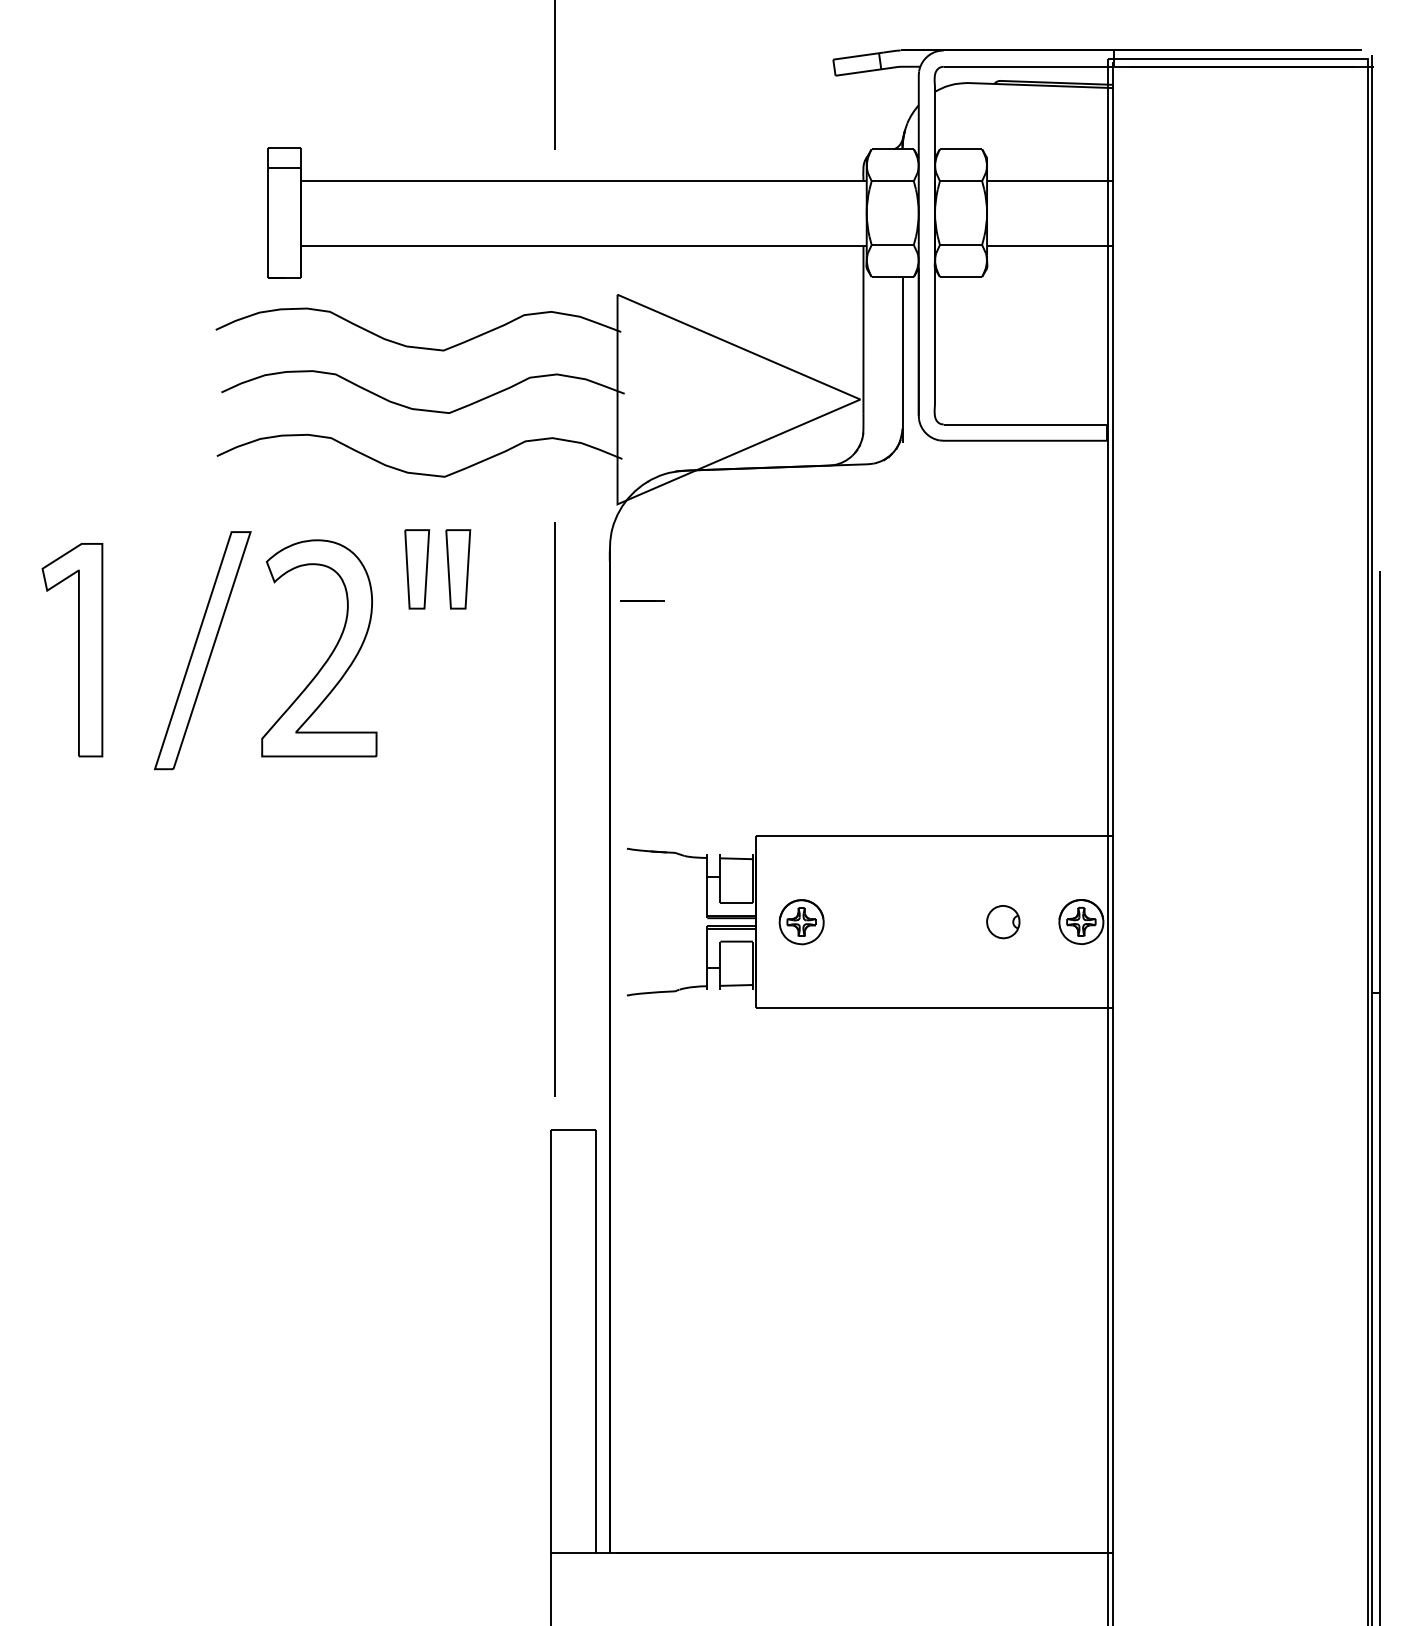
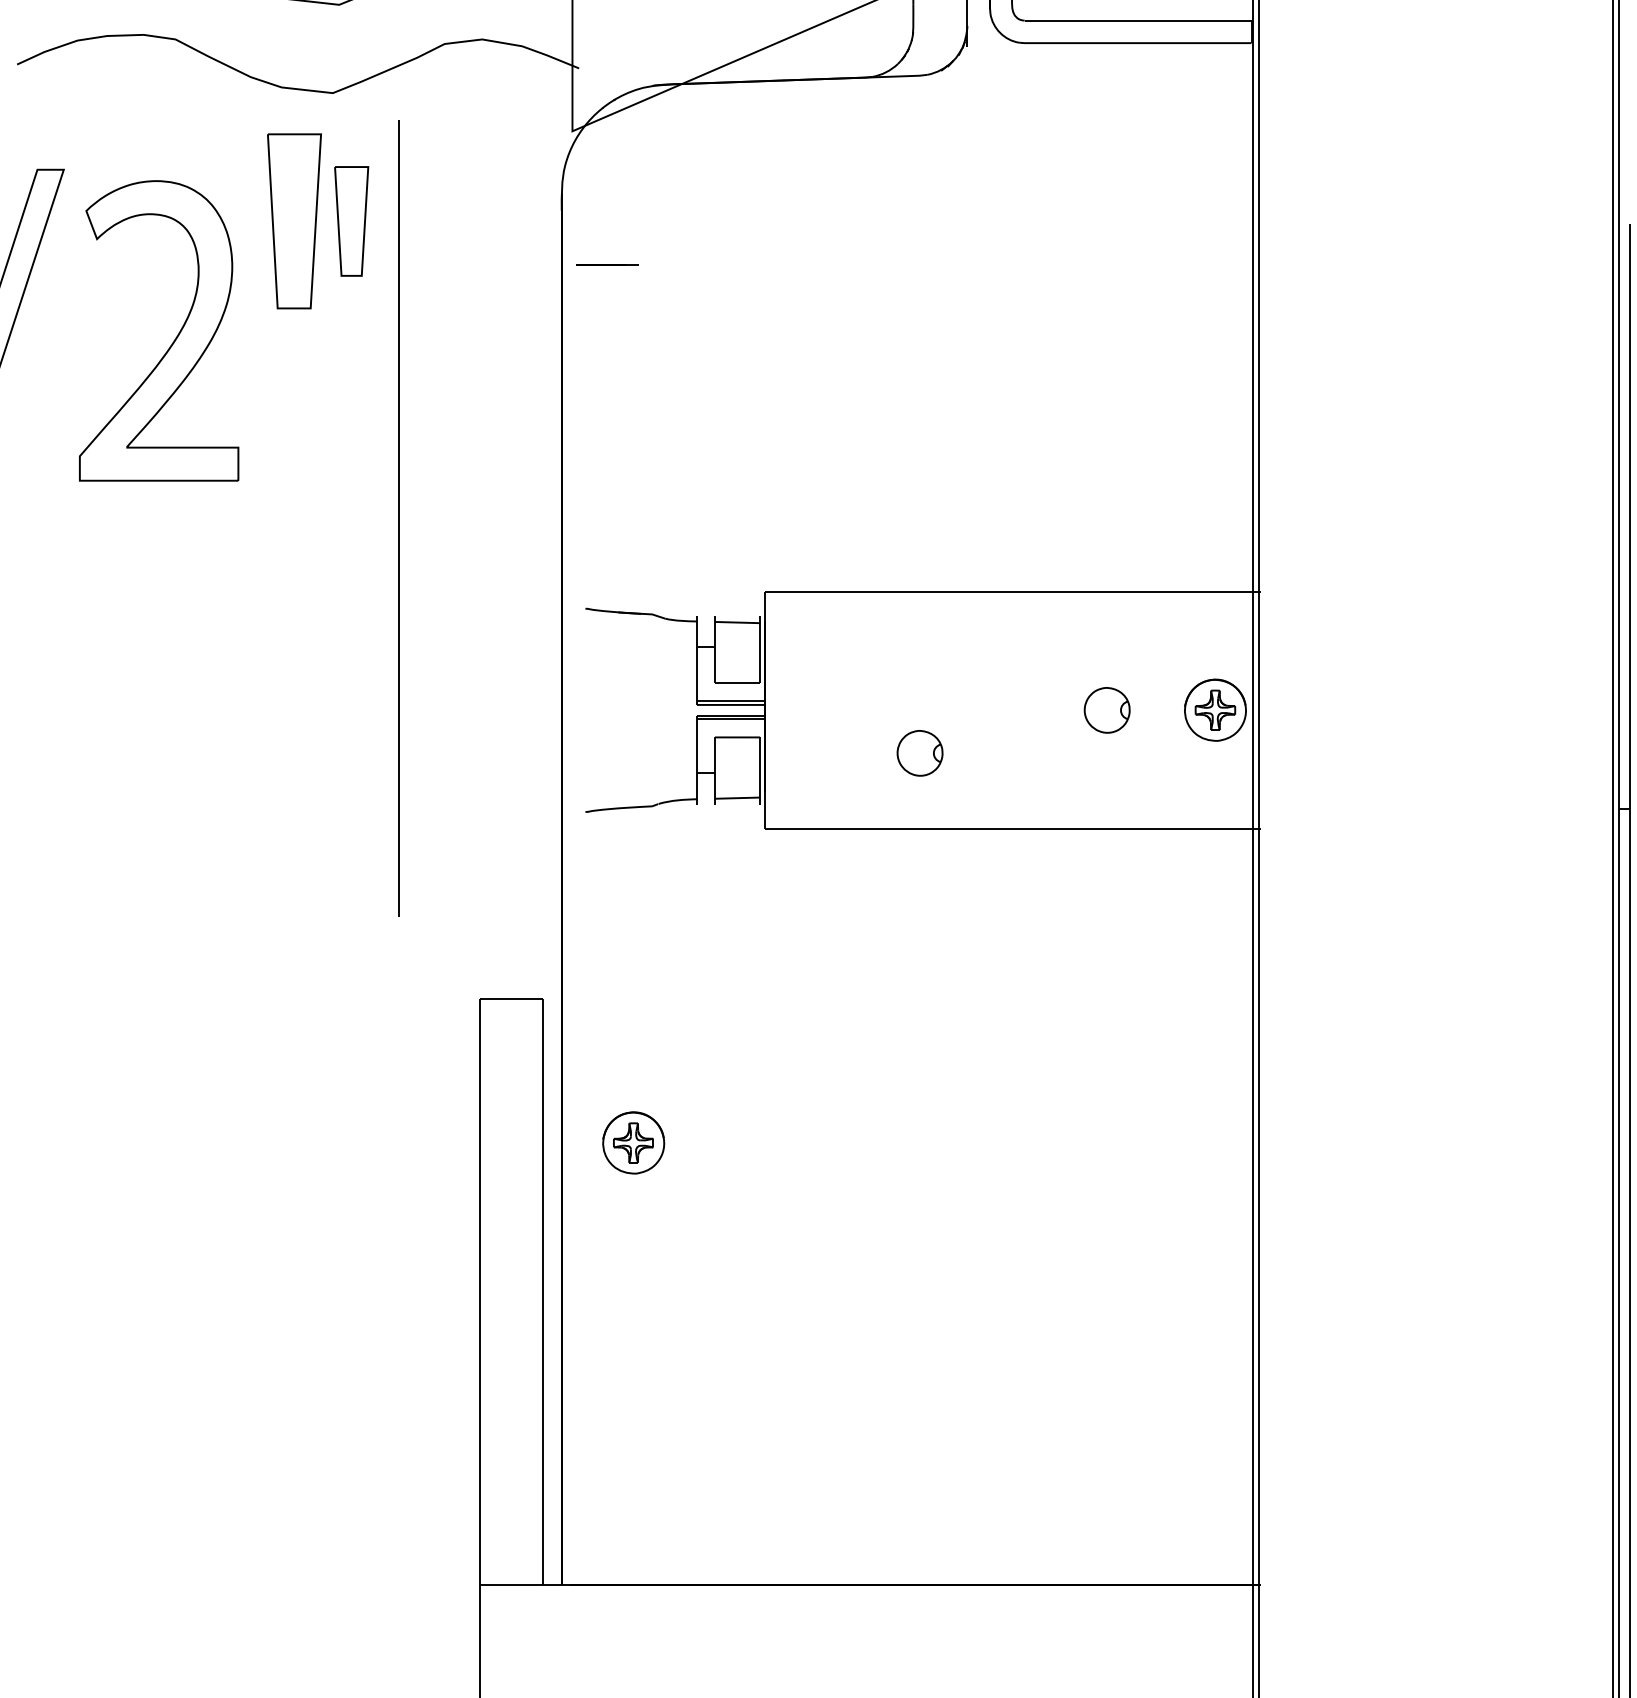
part: (417, 569) -> (295, 221), size x1.6
line: (554, 809) -> (399, 518), moved
part: (801, 922) -> (633, 1143), moved
part: (868, 953) -> (920, 753), added

